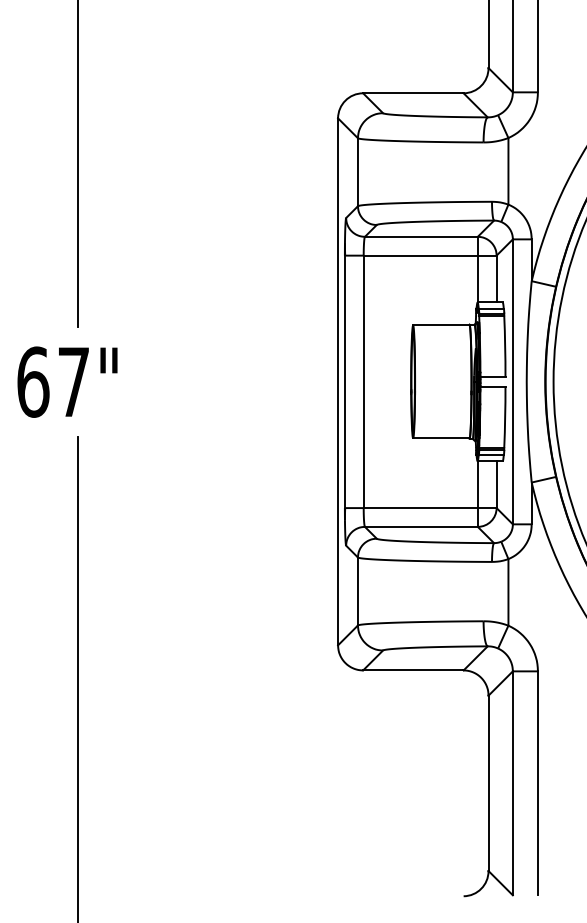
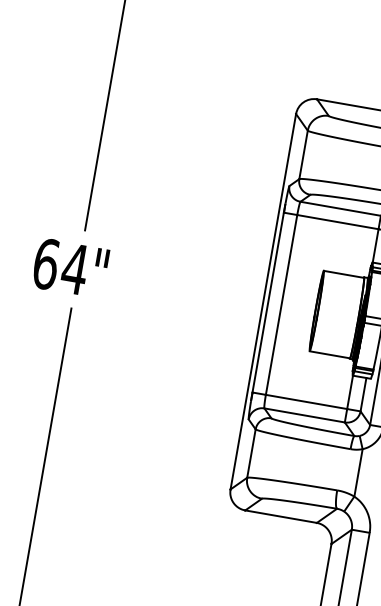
text: (73, 381) -> (74, 268), 67" -> 64"

